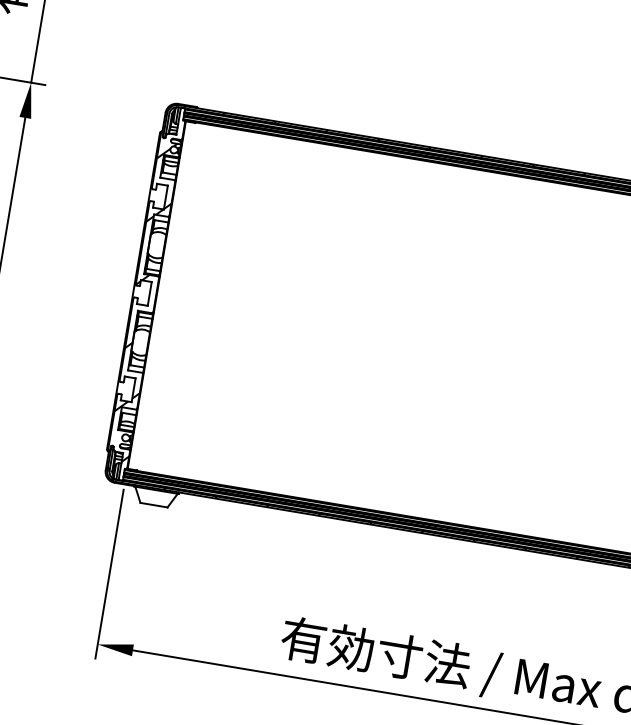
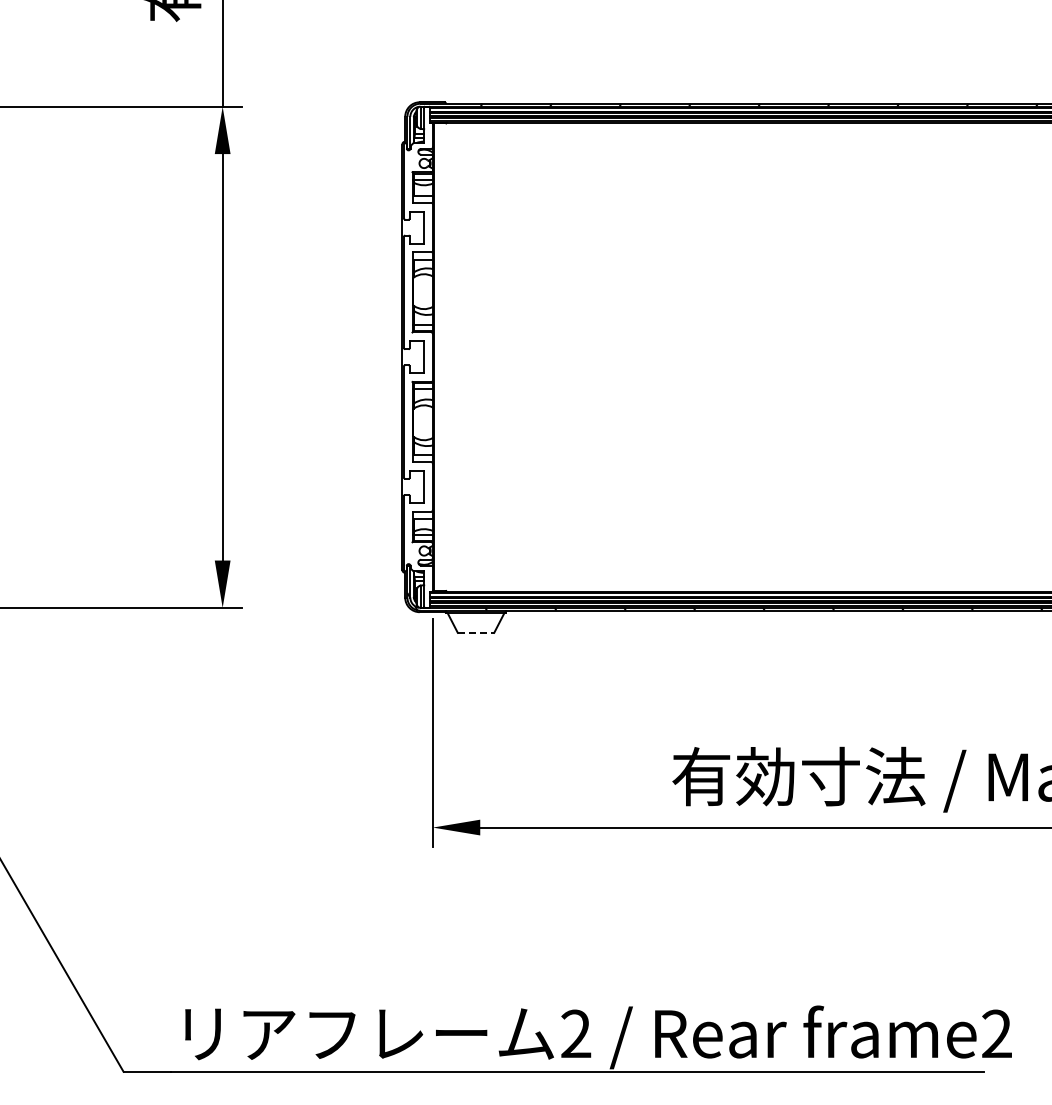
hatch: (143, 301) -> (417, 368), removed
line: (154, 504) -> (476, 632), solid -> dashed

